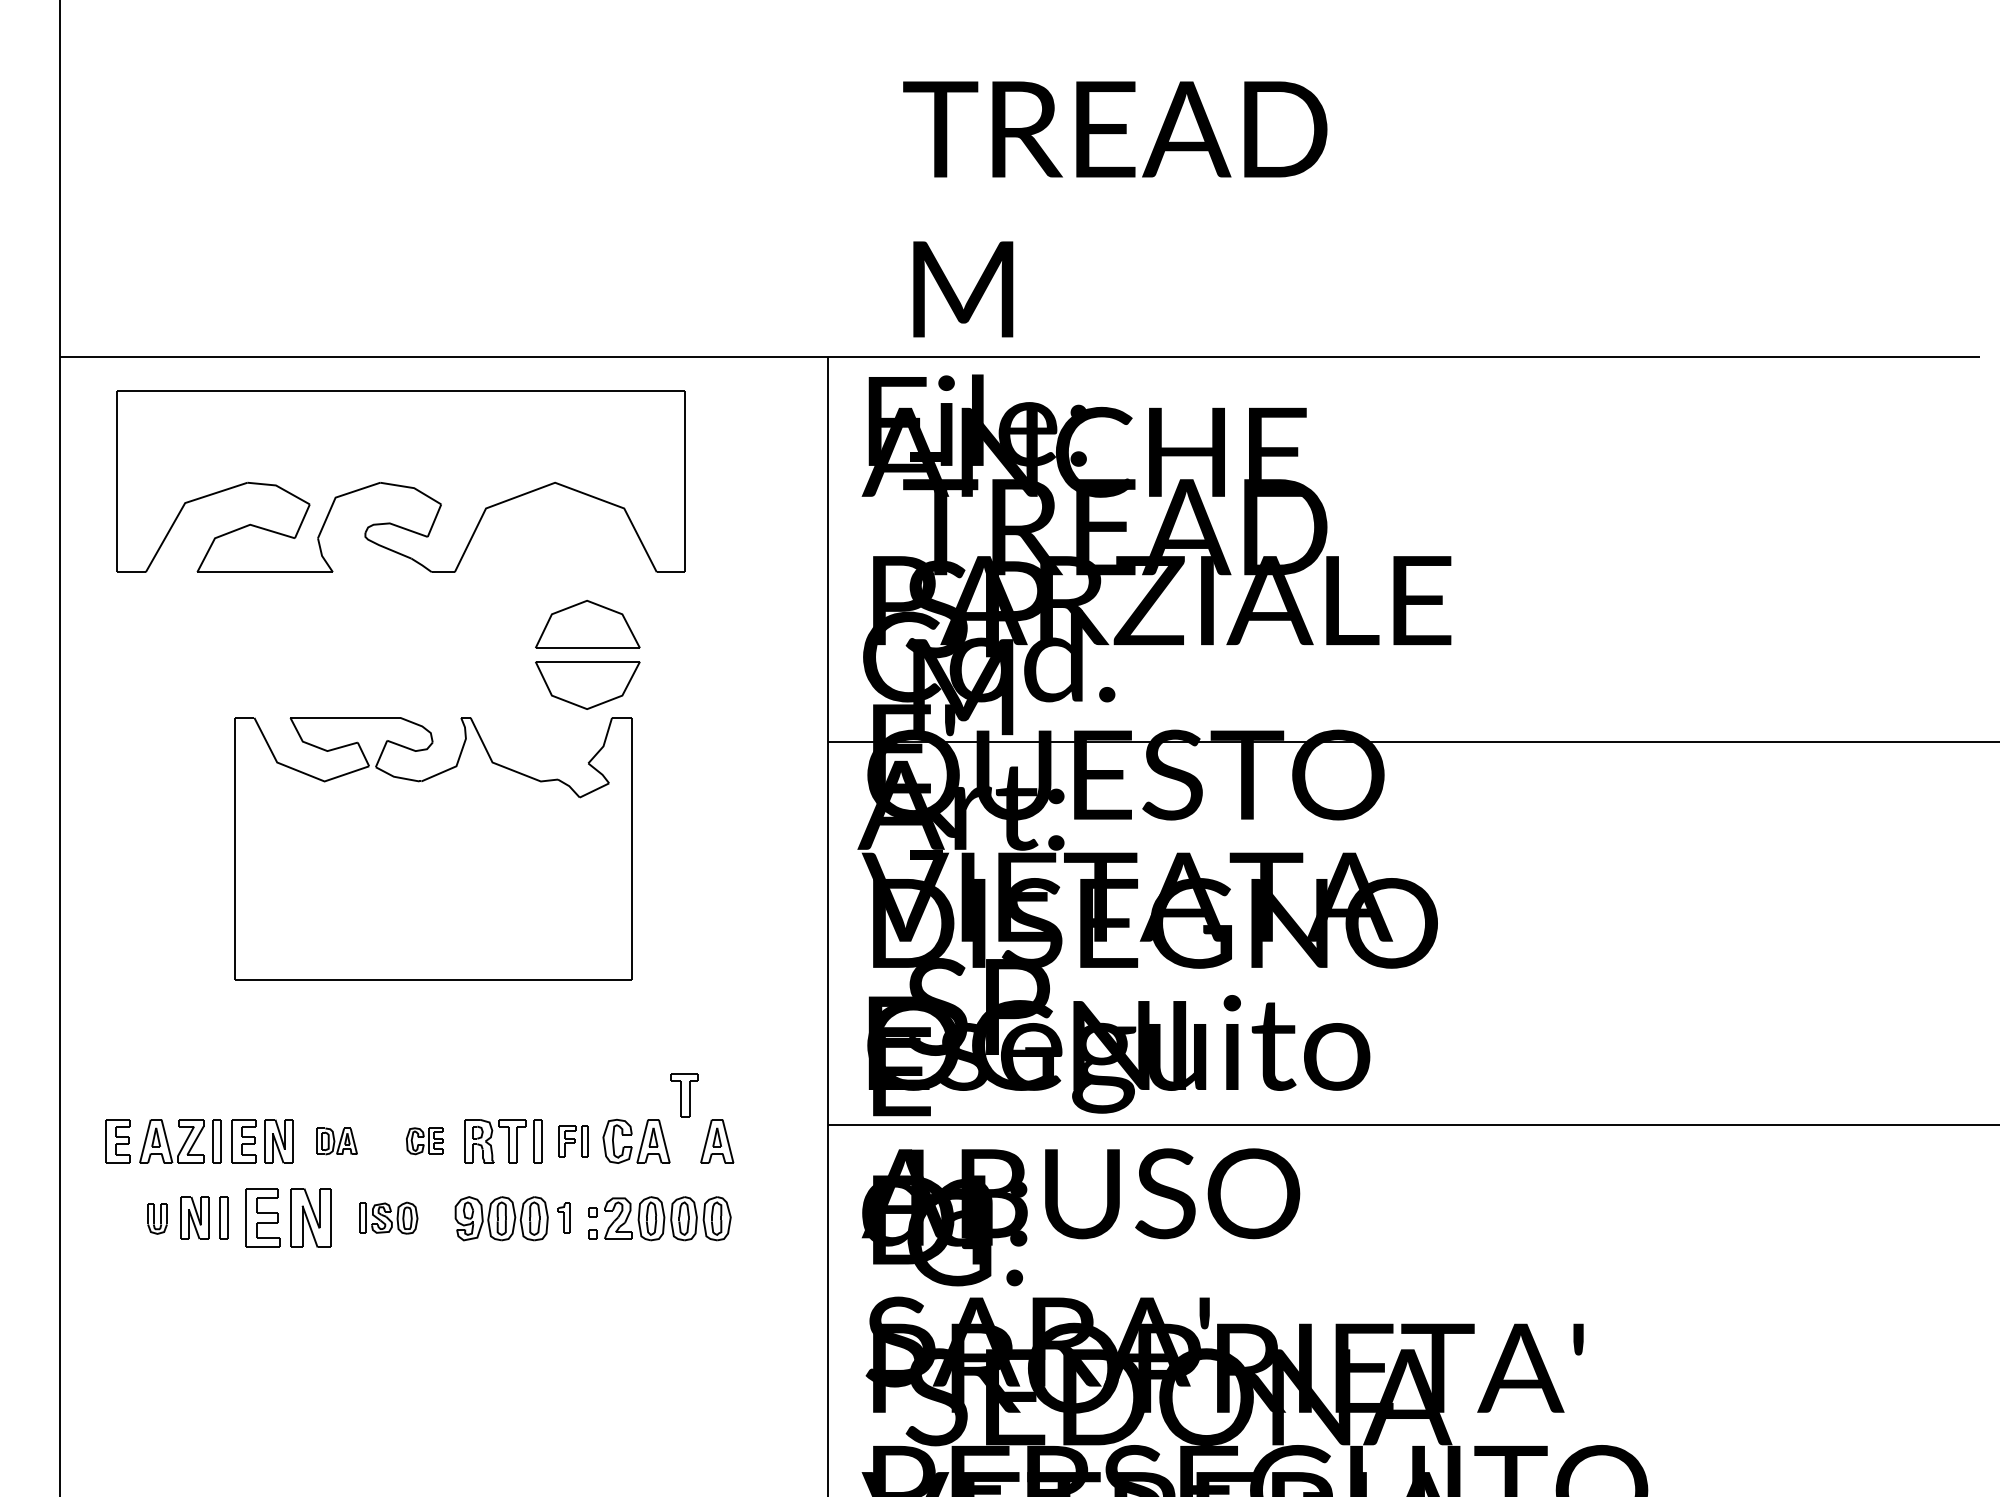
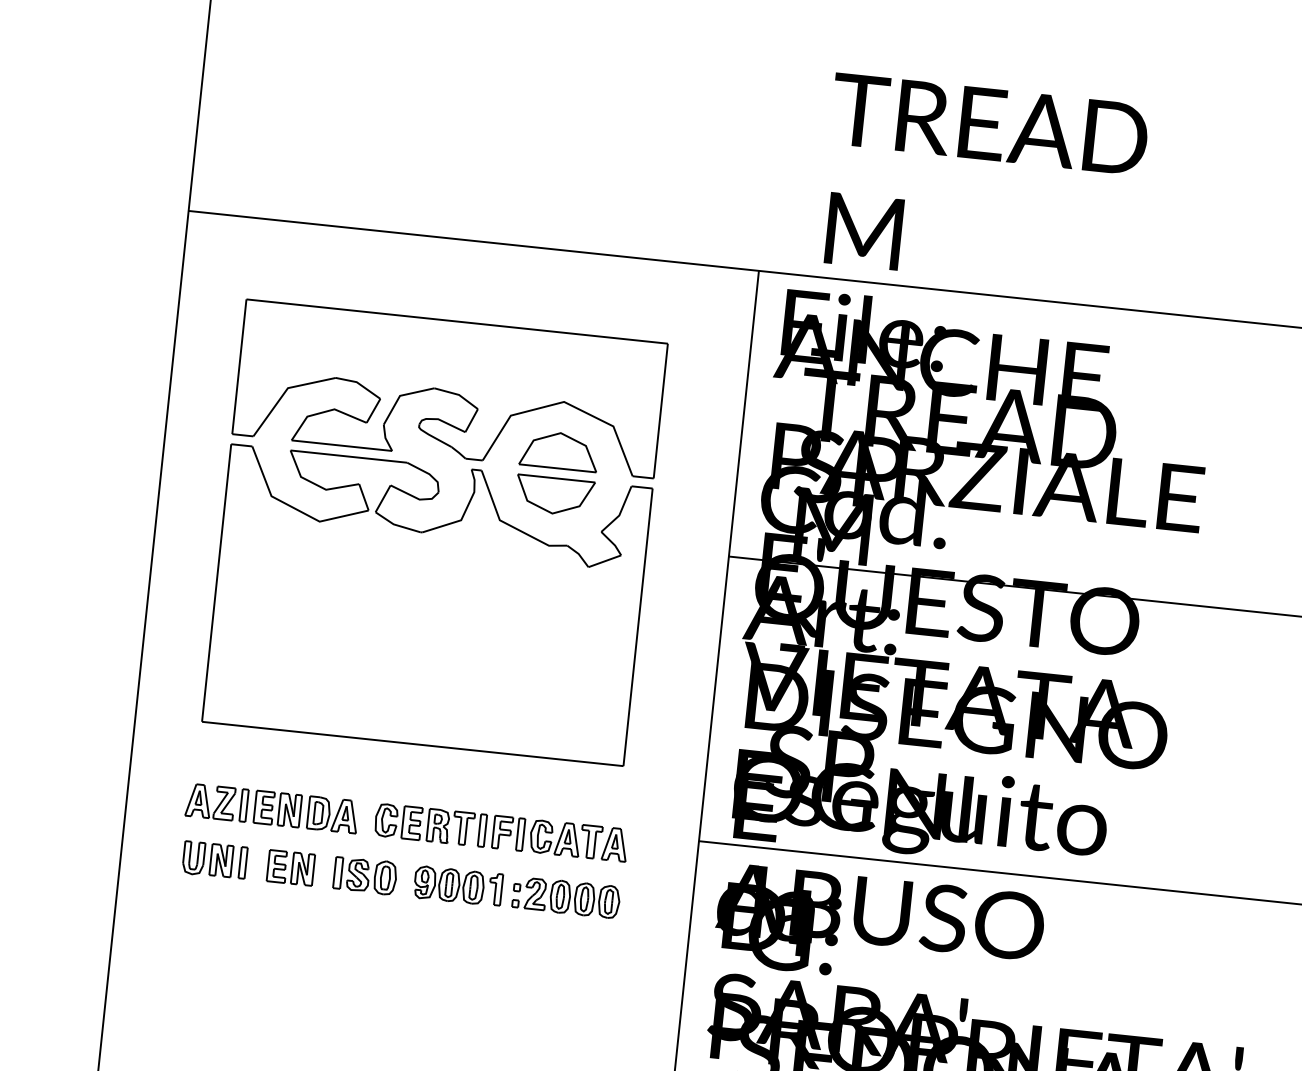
part: (400, 481) -> (449, 388), moved
part: (432, 848) -> (426, 604), size x1.43
part: (684, 1095) -> (590, 842), moved
part: (424, 1140) -> (398, 821), size x1.67
part: (117, 1141) -> (170, 797), removed
part: (337, 1141) -> (333, 814), size x1.67
part: (573, 1141) -> (508, 833), size x1.43
part: (288, 1217) -> (291, 867), size x0.71
part: (563, 1217) -> (495, 889), size x1.43
part: (157, 1218) -> (193, 858), size x1.43
part: (388, 1218) -> (365, 876), size x1.43

